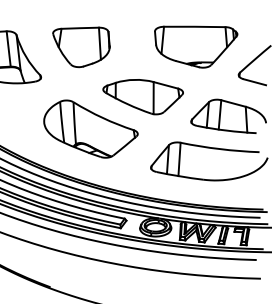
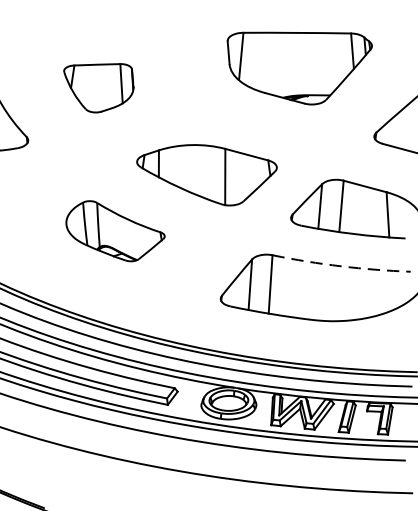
part: (196, 46) -> (300, 67), moved
part: (81, 47) -> (98, 88), size x0.7
part: (90, 128) -> (114, 230), size x0.6
arc: (219, 149) -> (340, 267), solid -> dashed

